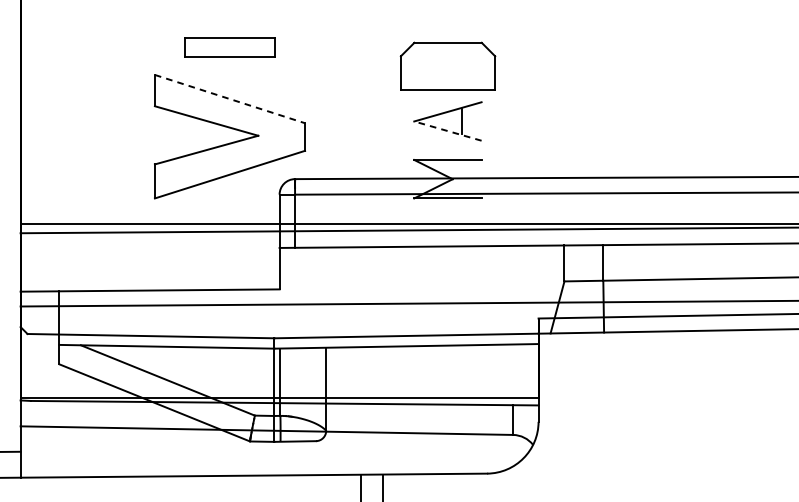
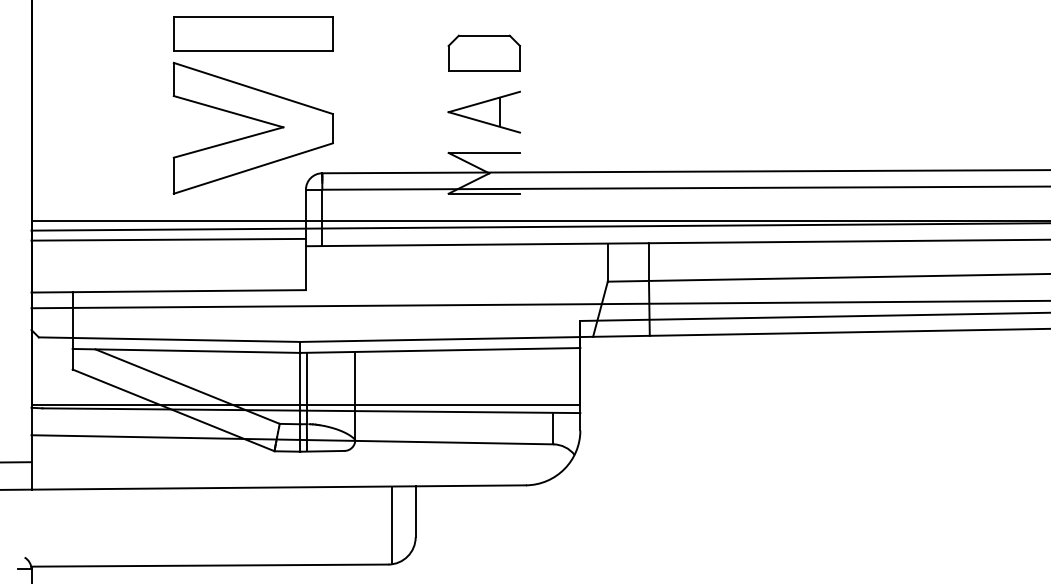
part: (230, 47) -> (253, 33), size x1.67
part: (447, 65) -> (483, 52), size x0.71
line: (230, 99) -> (253, 88), dashed -> solid
line: (447, 131) -> (483, 122), dashed -> solid
line: (149, 241) -> (168, 239), added

